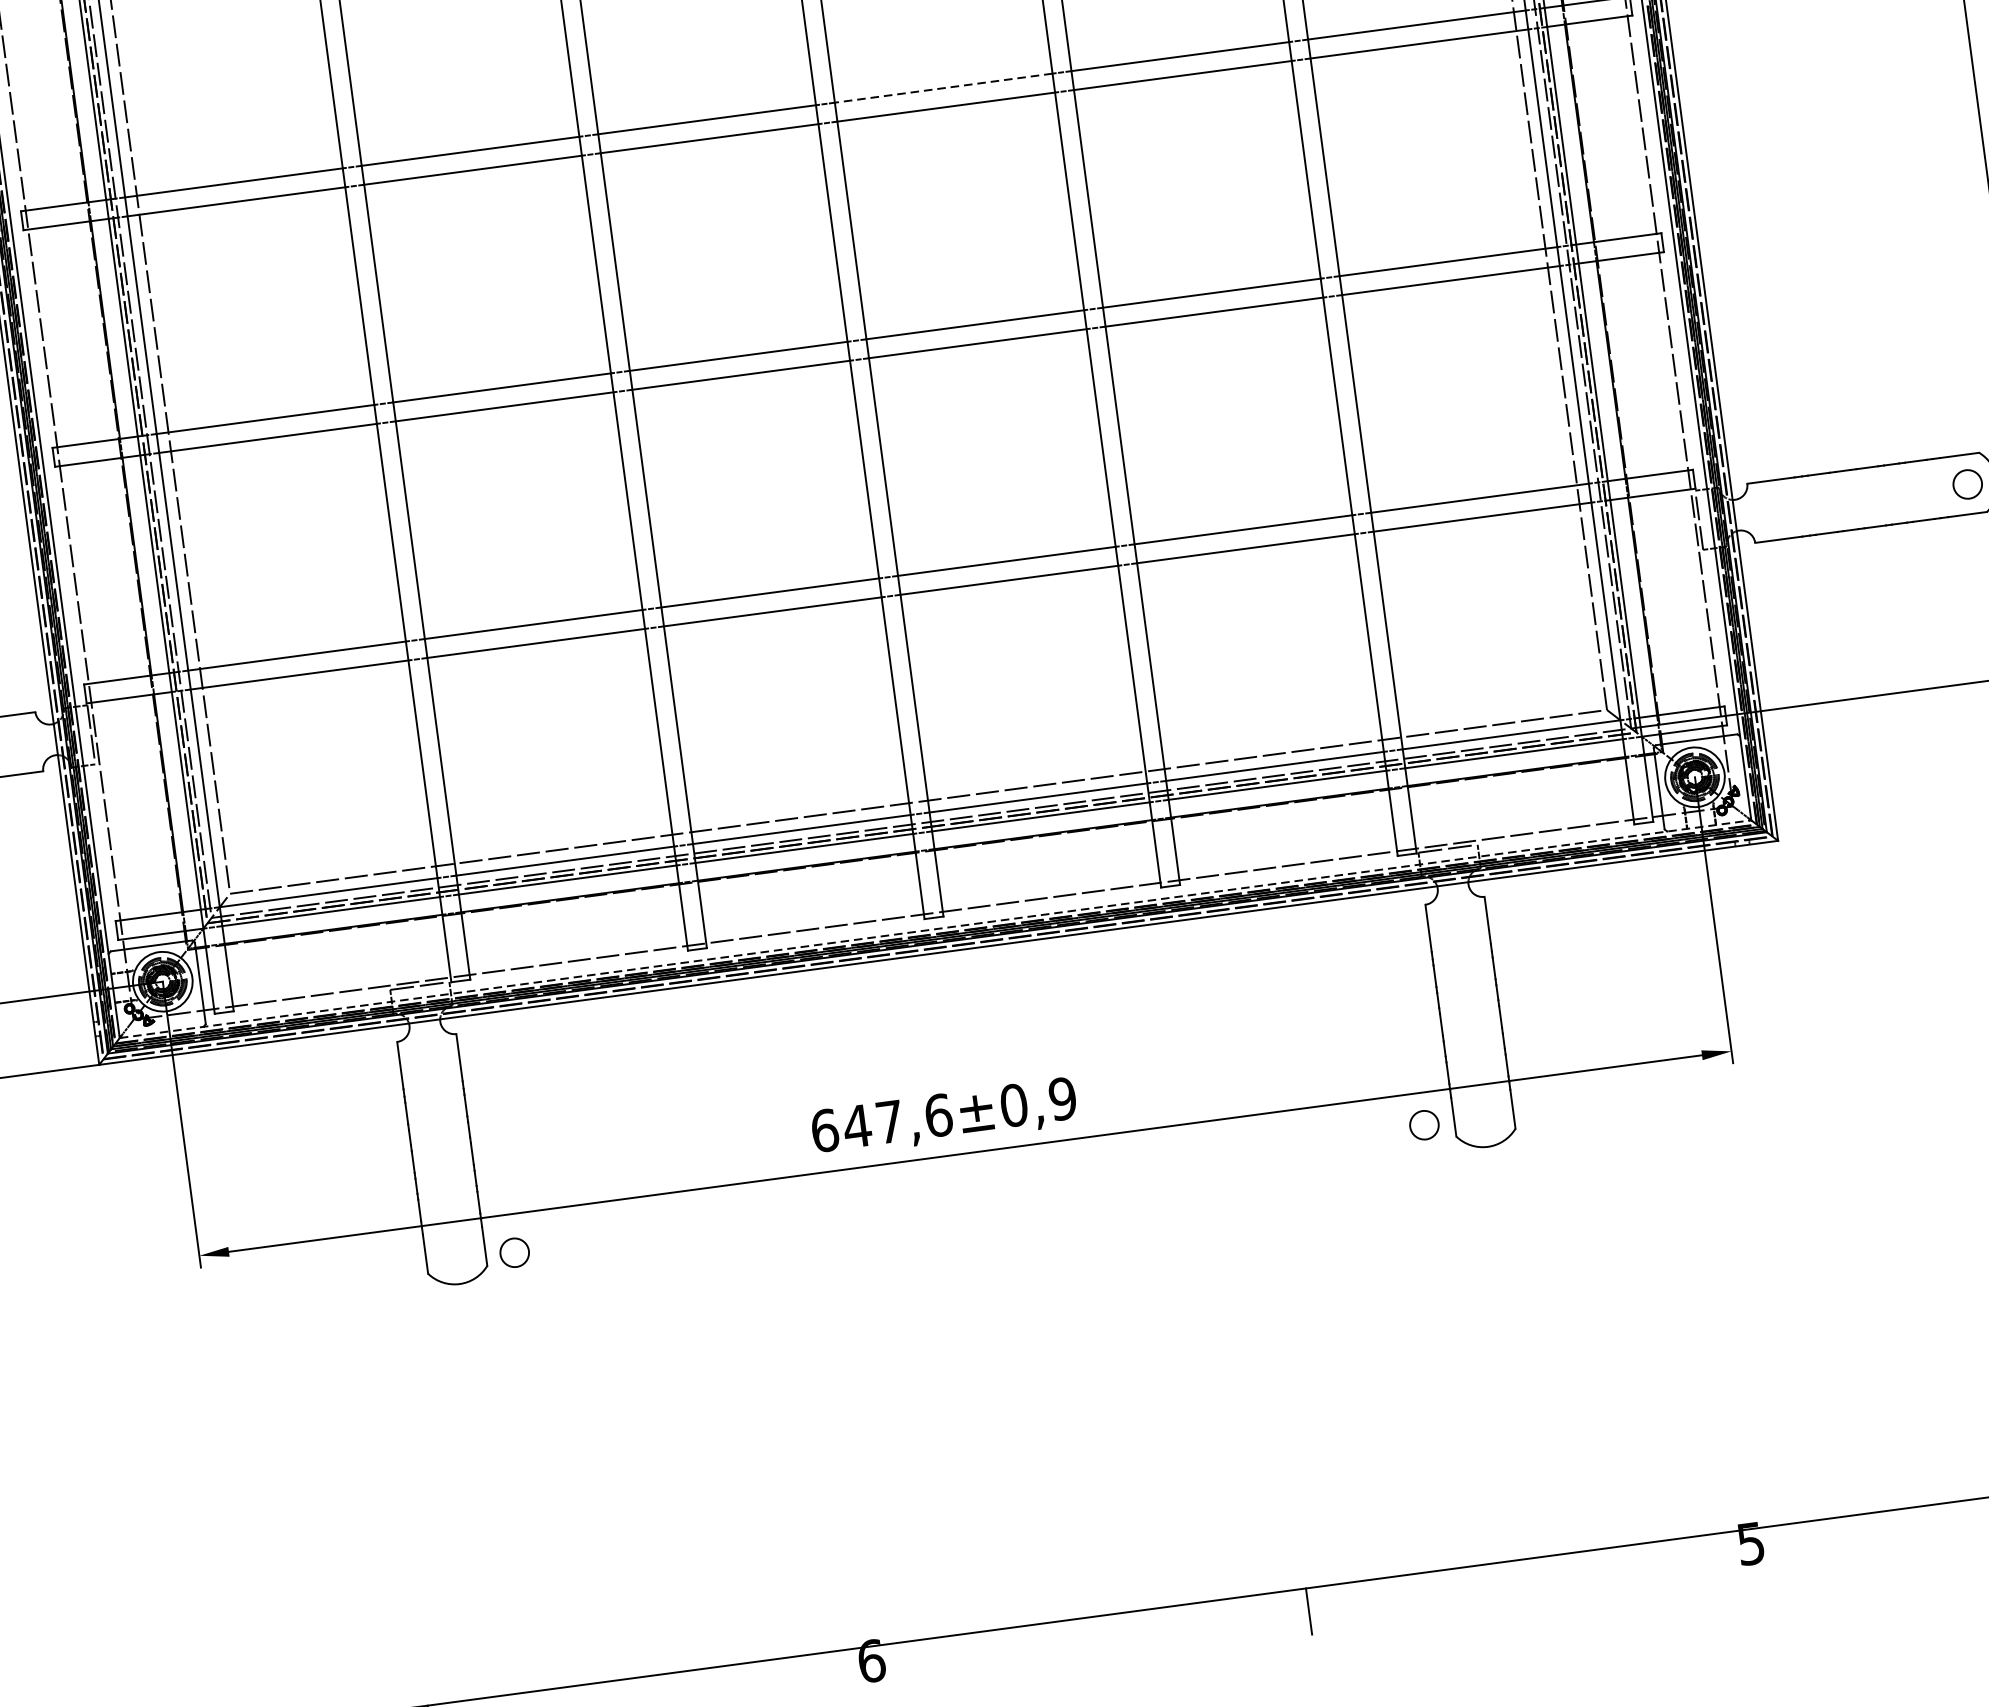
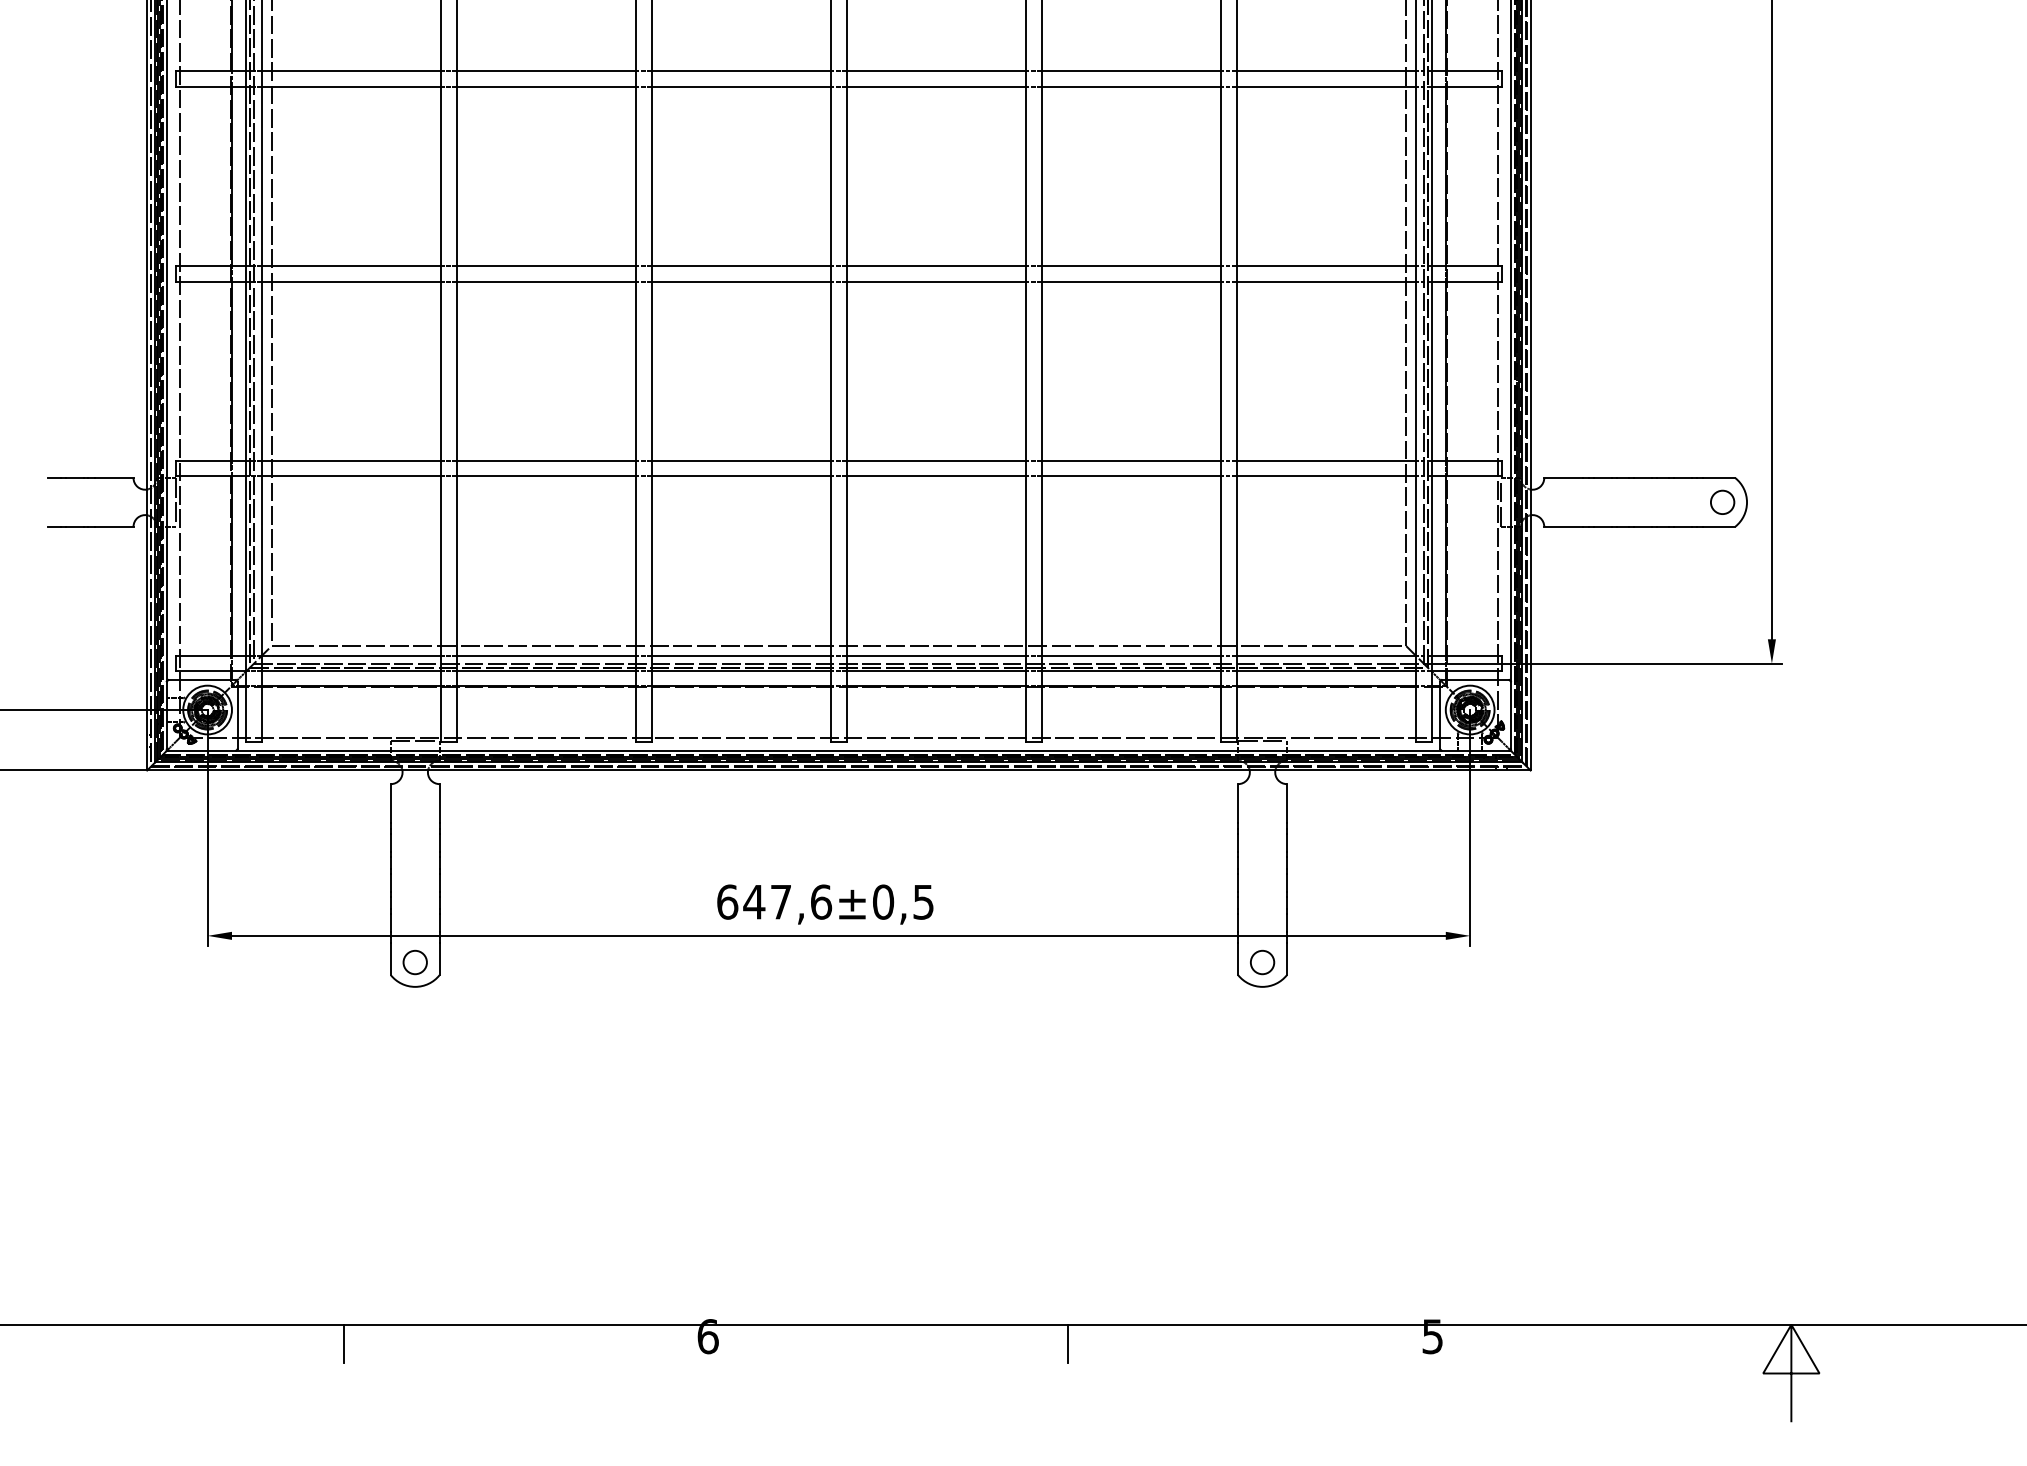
line: (943, 87) -> (936, 70), dashed -> solid
line: (936, 928) -> (839, 750), dashed -> solid
text: (1062, 1098) -> (923, 901), ±0,9 -> ±0,5
circle: (1424, 1125) -> (1262, 962), moved
circle: (513, 1252) -> (414, 962), moved

